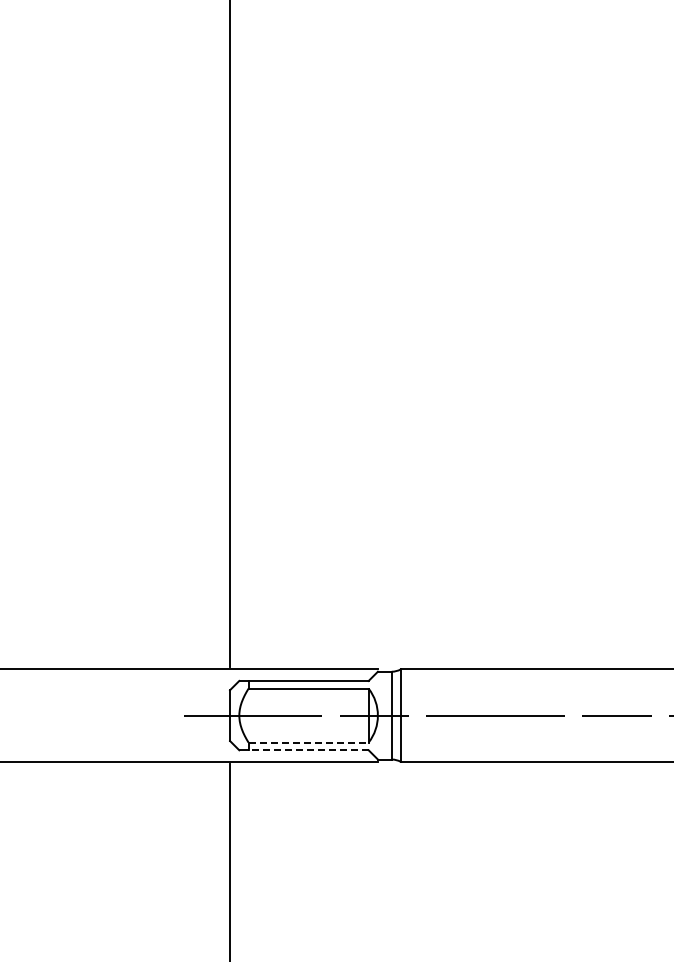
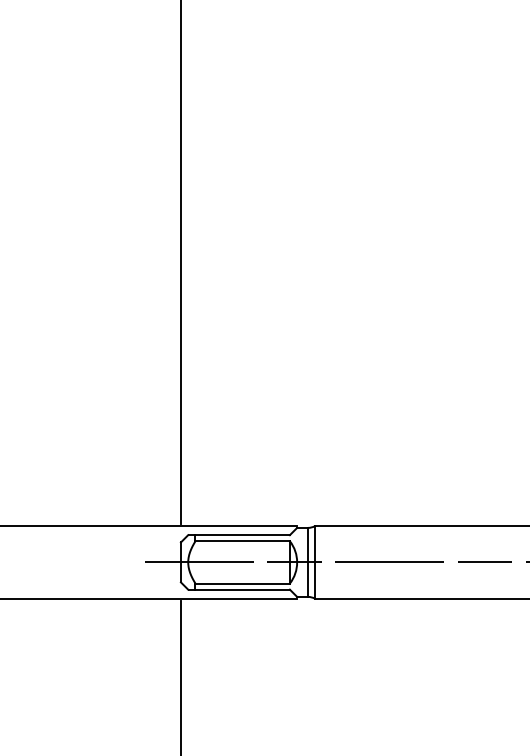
line: (309, 742) -> (243, 583), dashed -> solid
line: (308, 750) -> (242, 589), dashed -> solid

